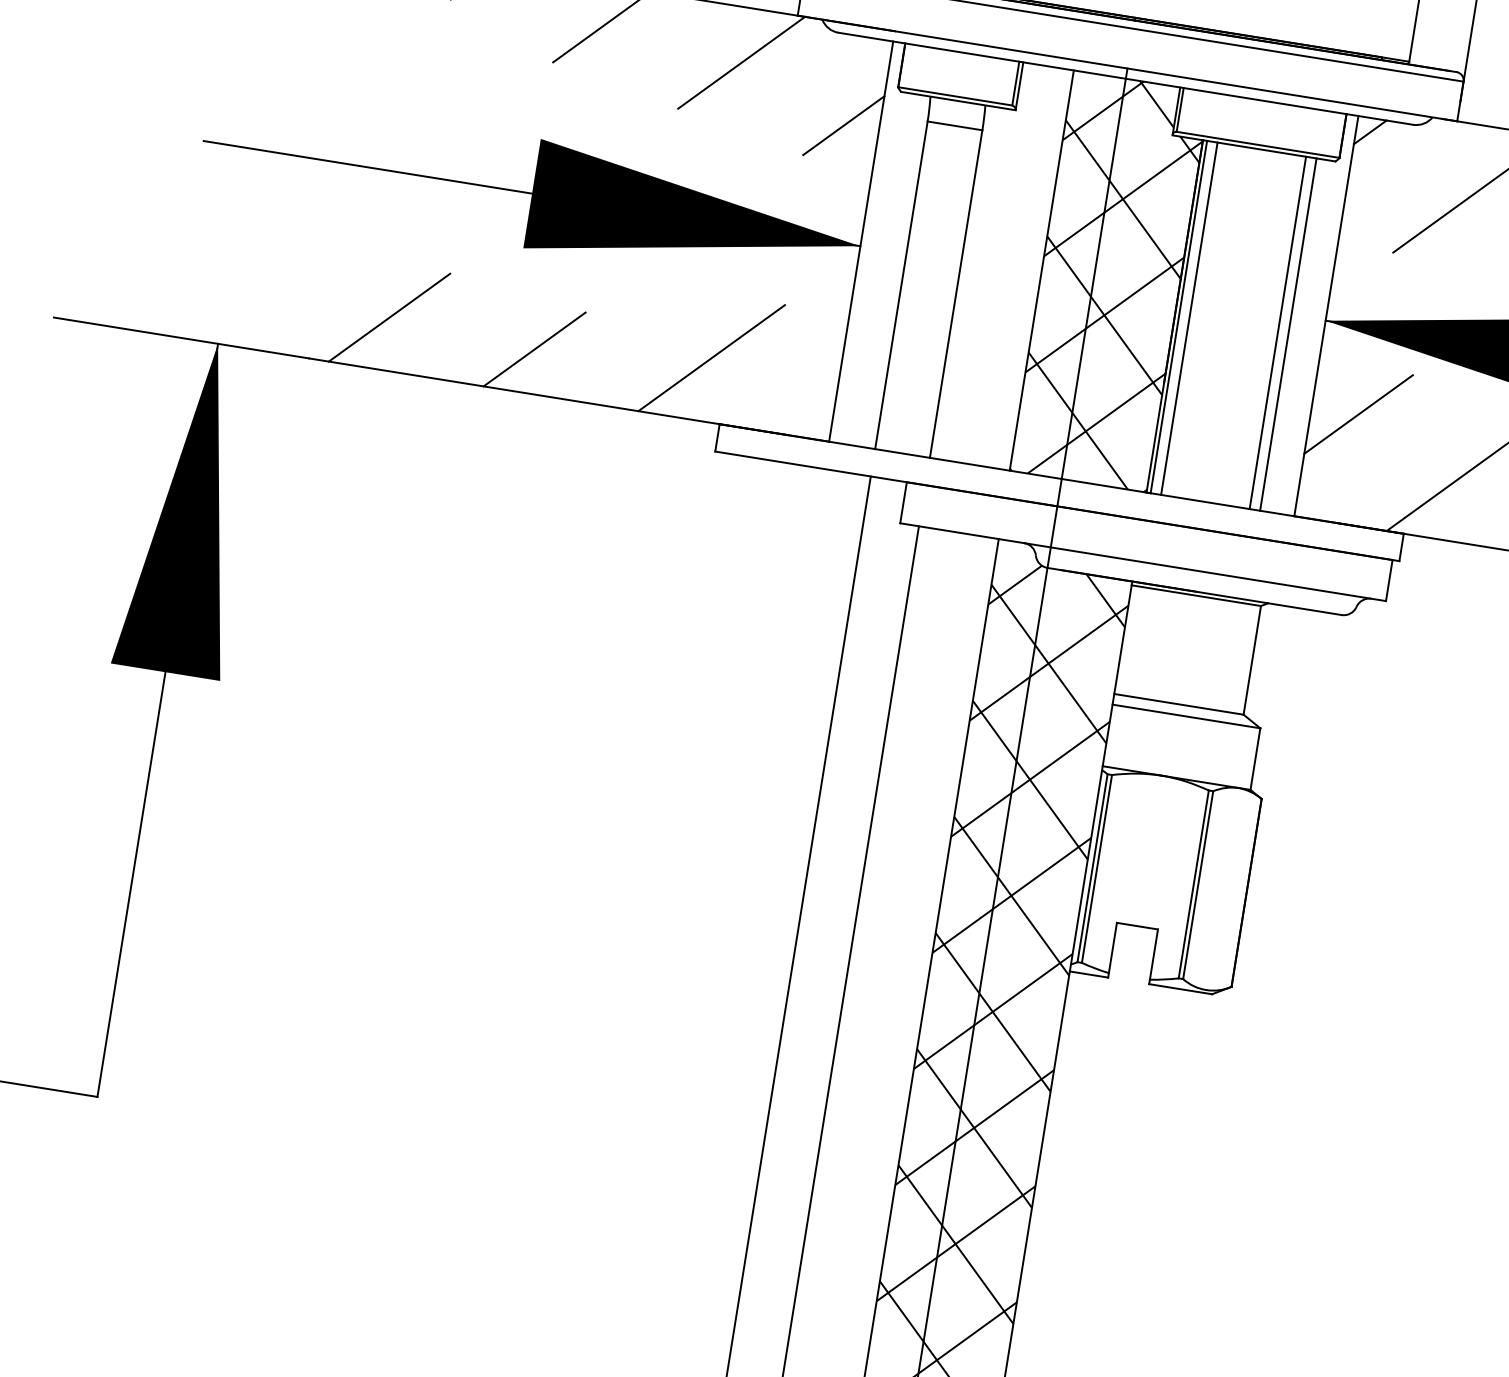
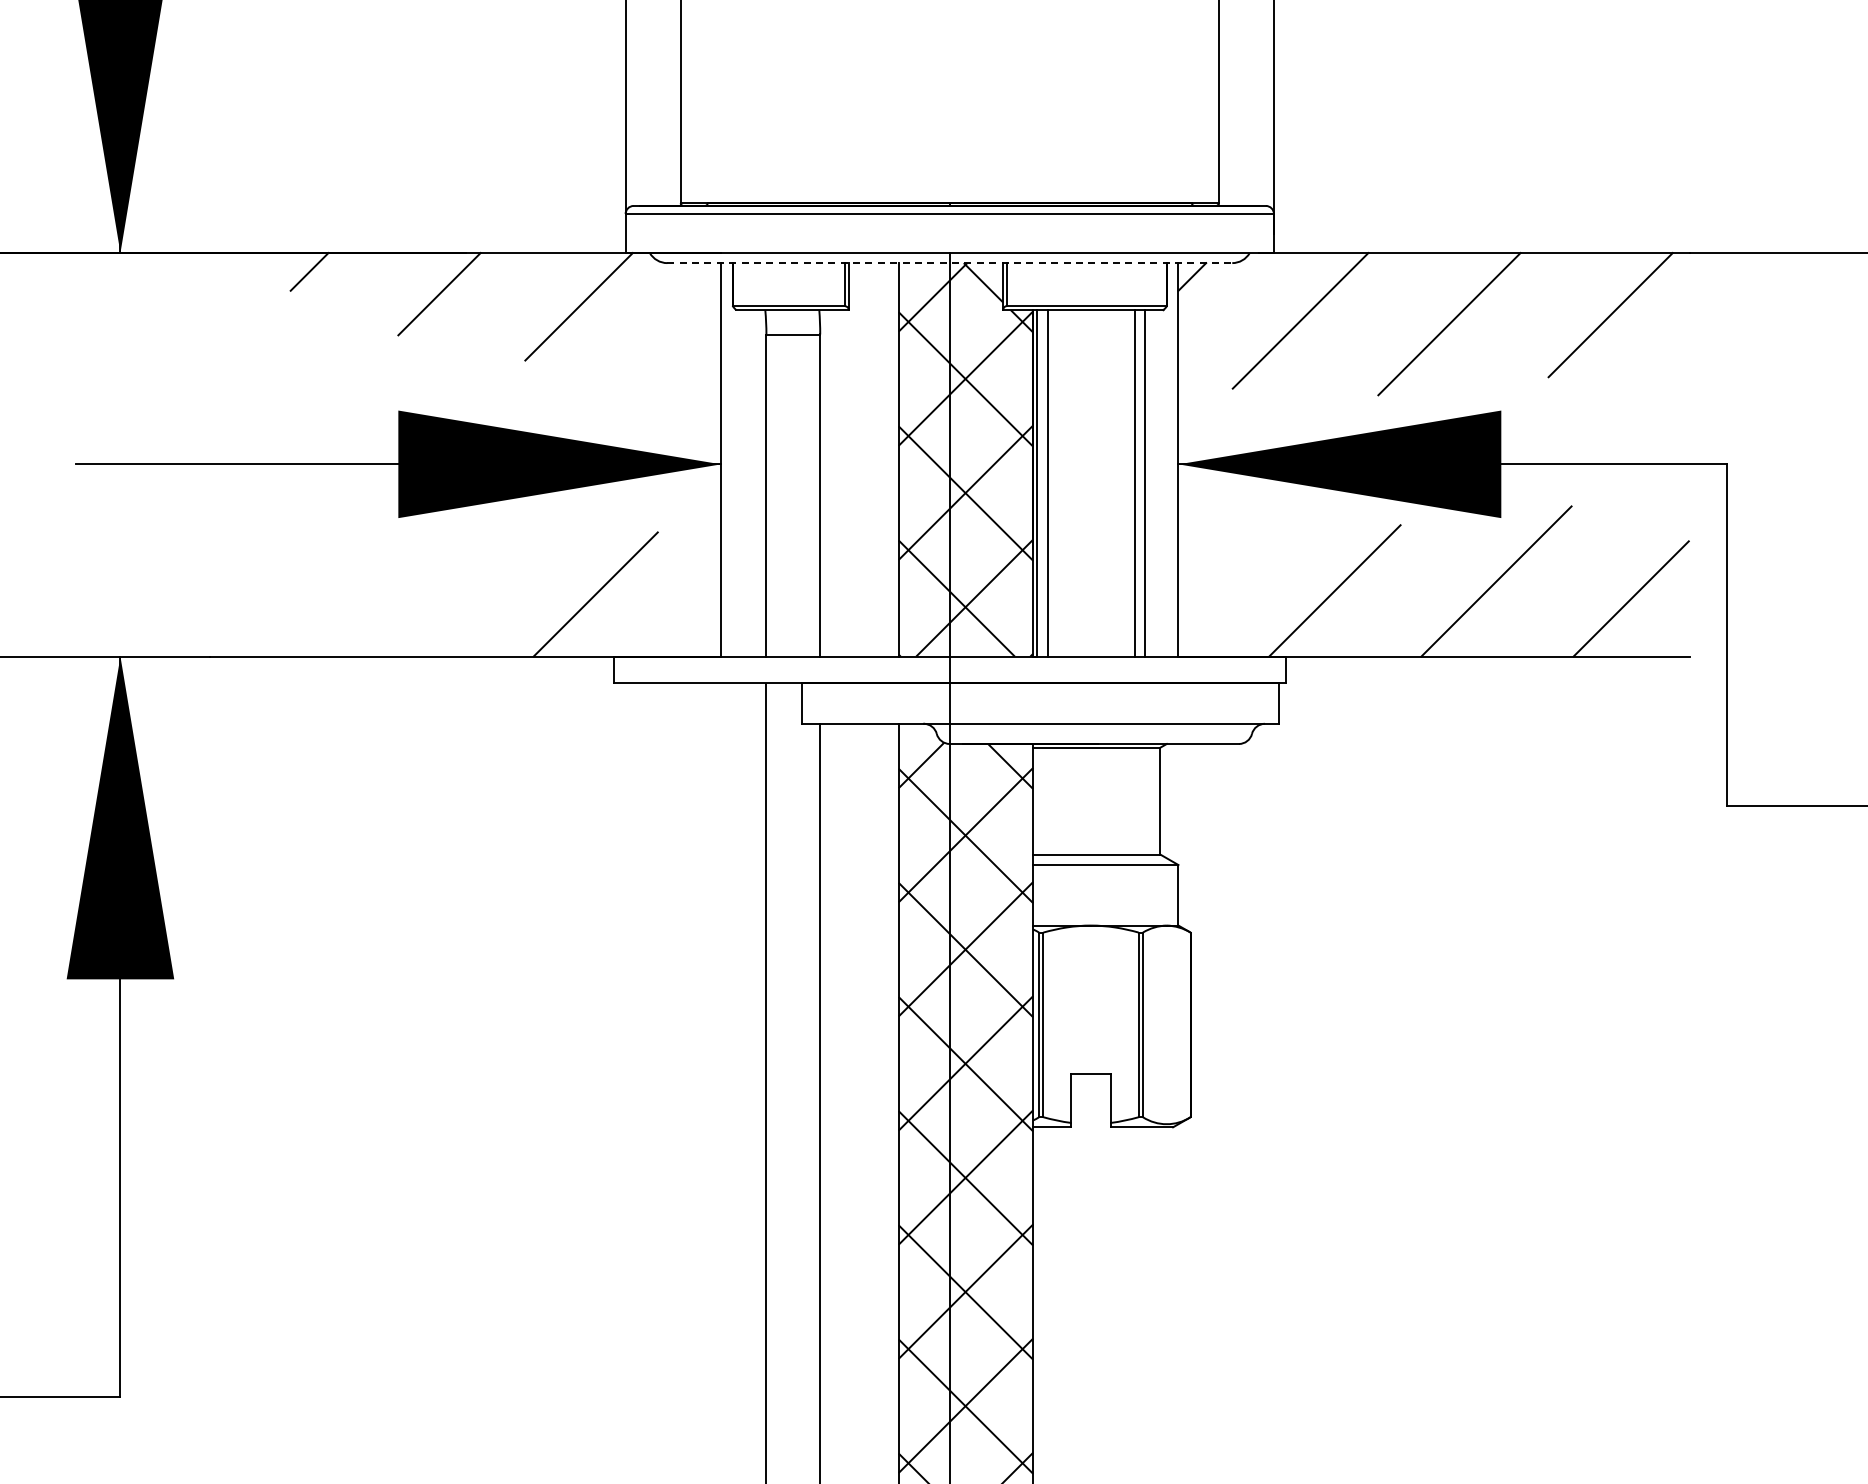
line: (1126, 79) -> (950, 263), solid -> dashed
line: (843, 124) -> (686, 350), removed
line: (389, 316) -> (280, 604), removed
line: (534, 349) -> (424, 613), removed
line: (1358, 414) -> (1224, 549), removed

